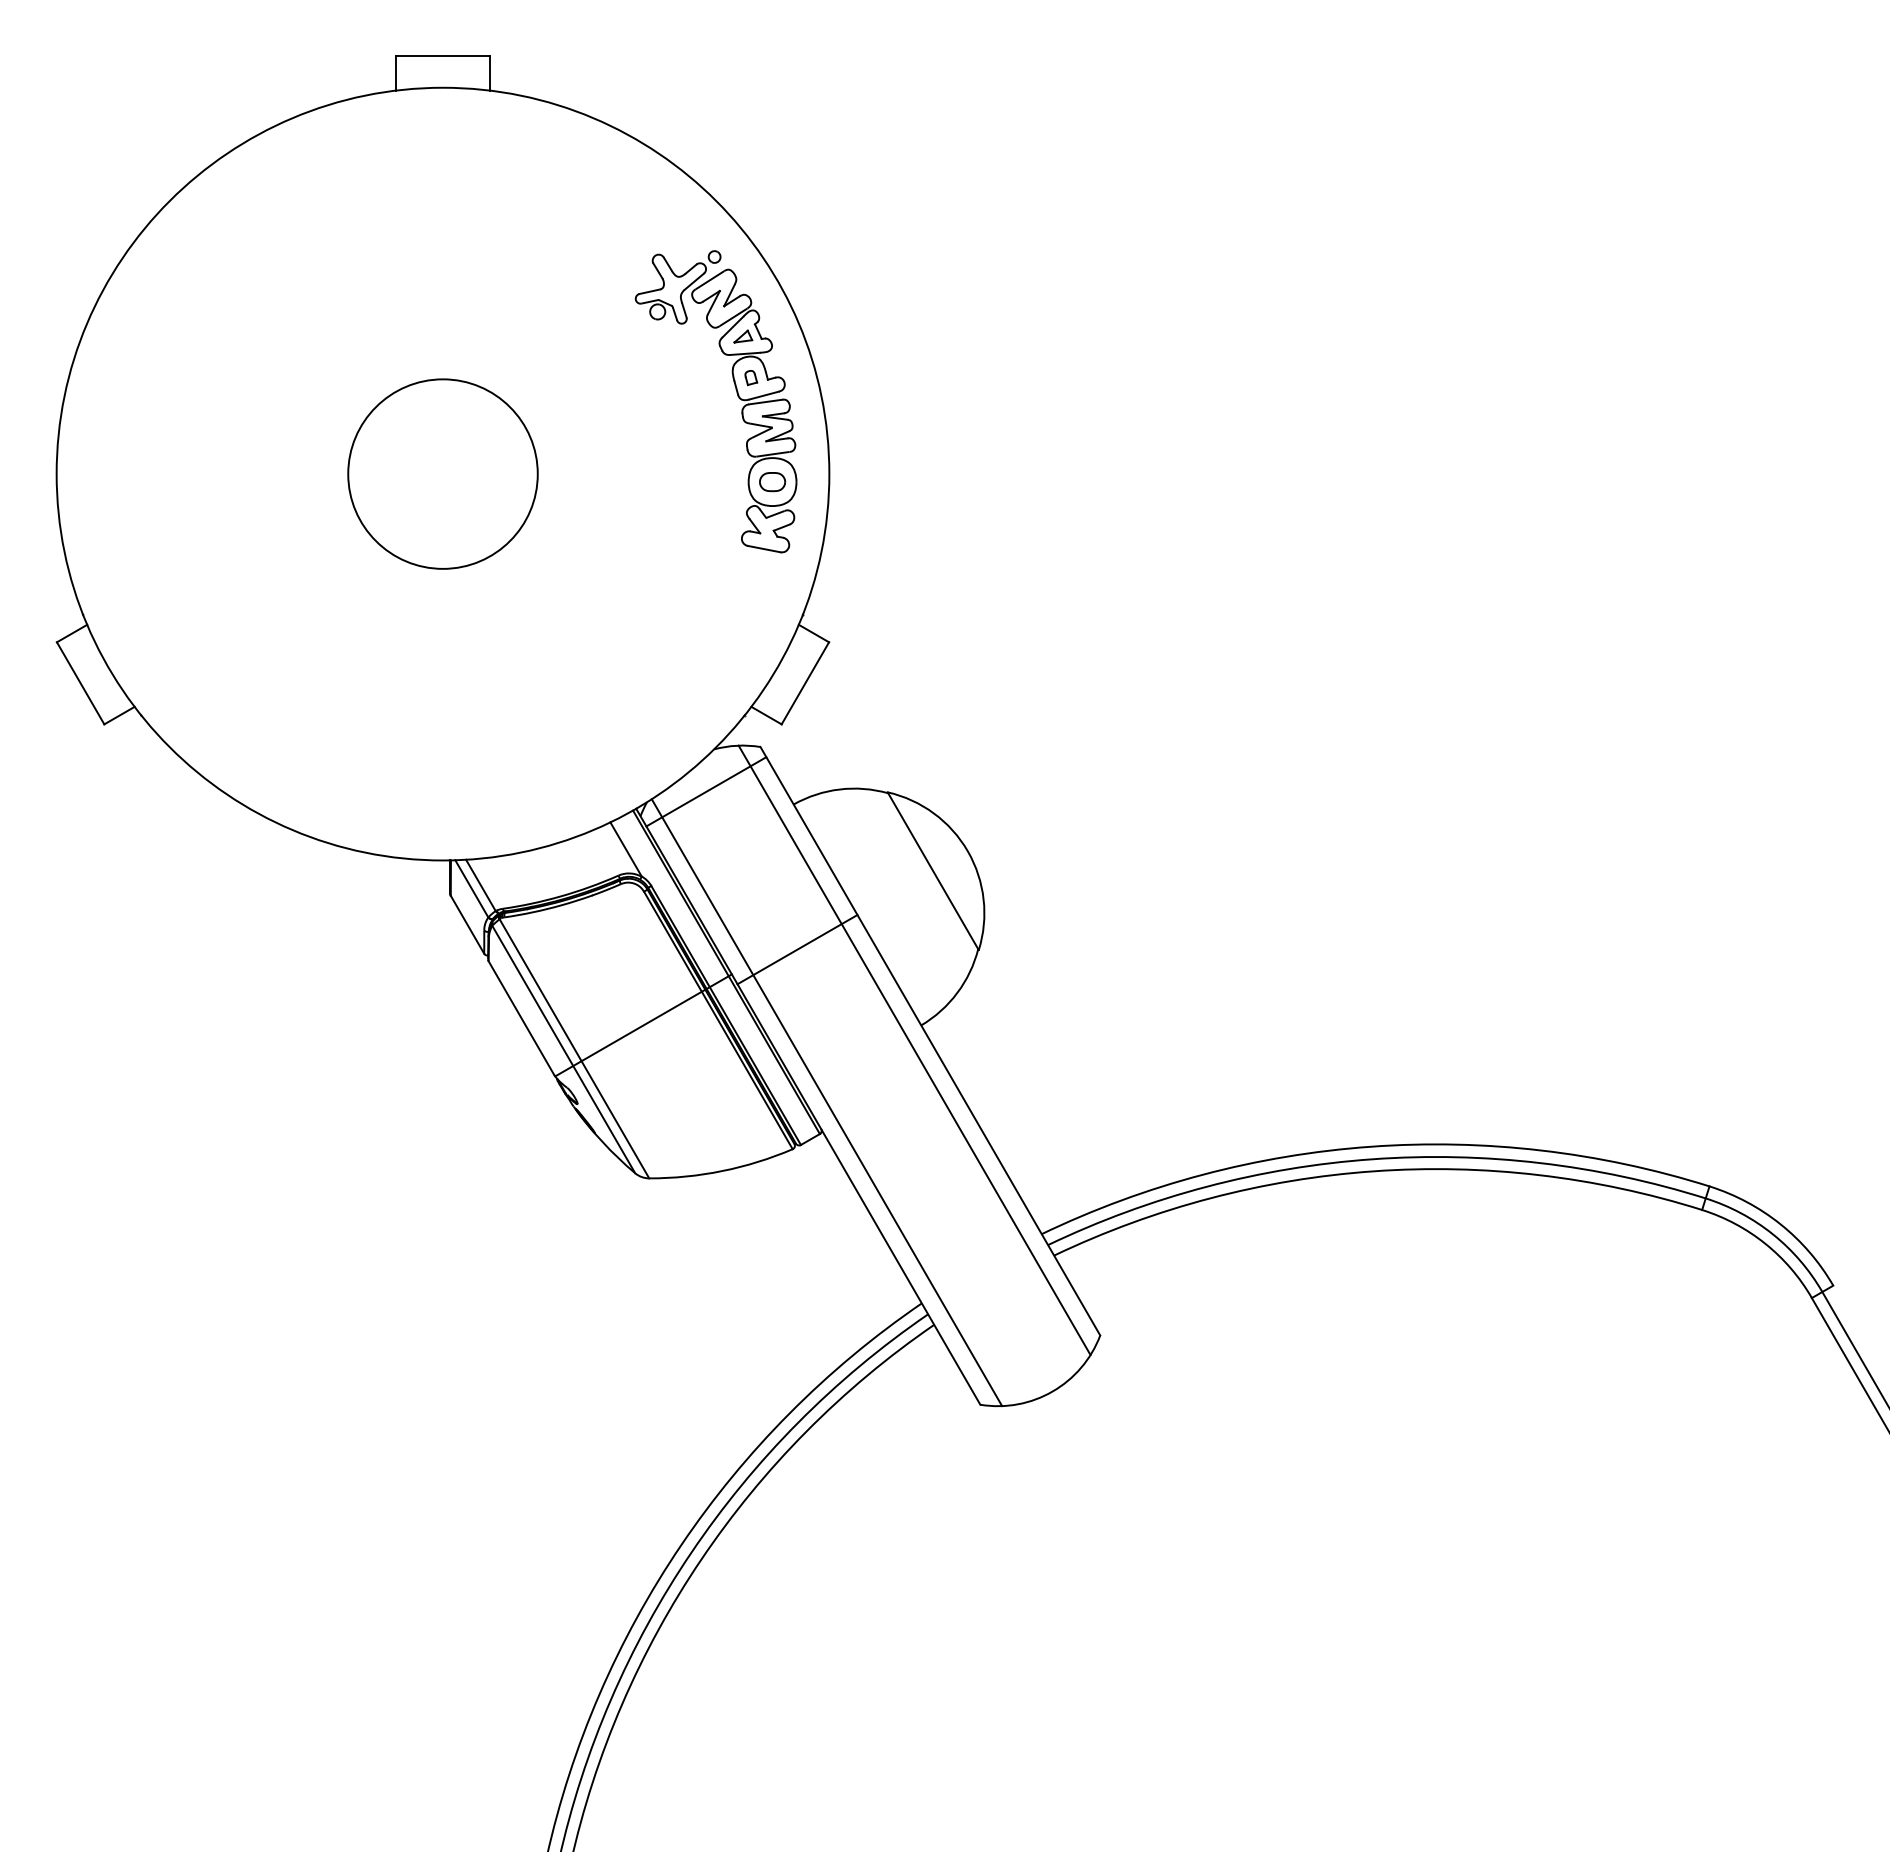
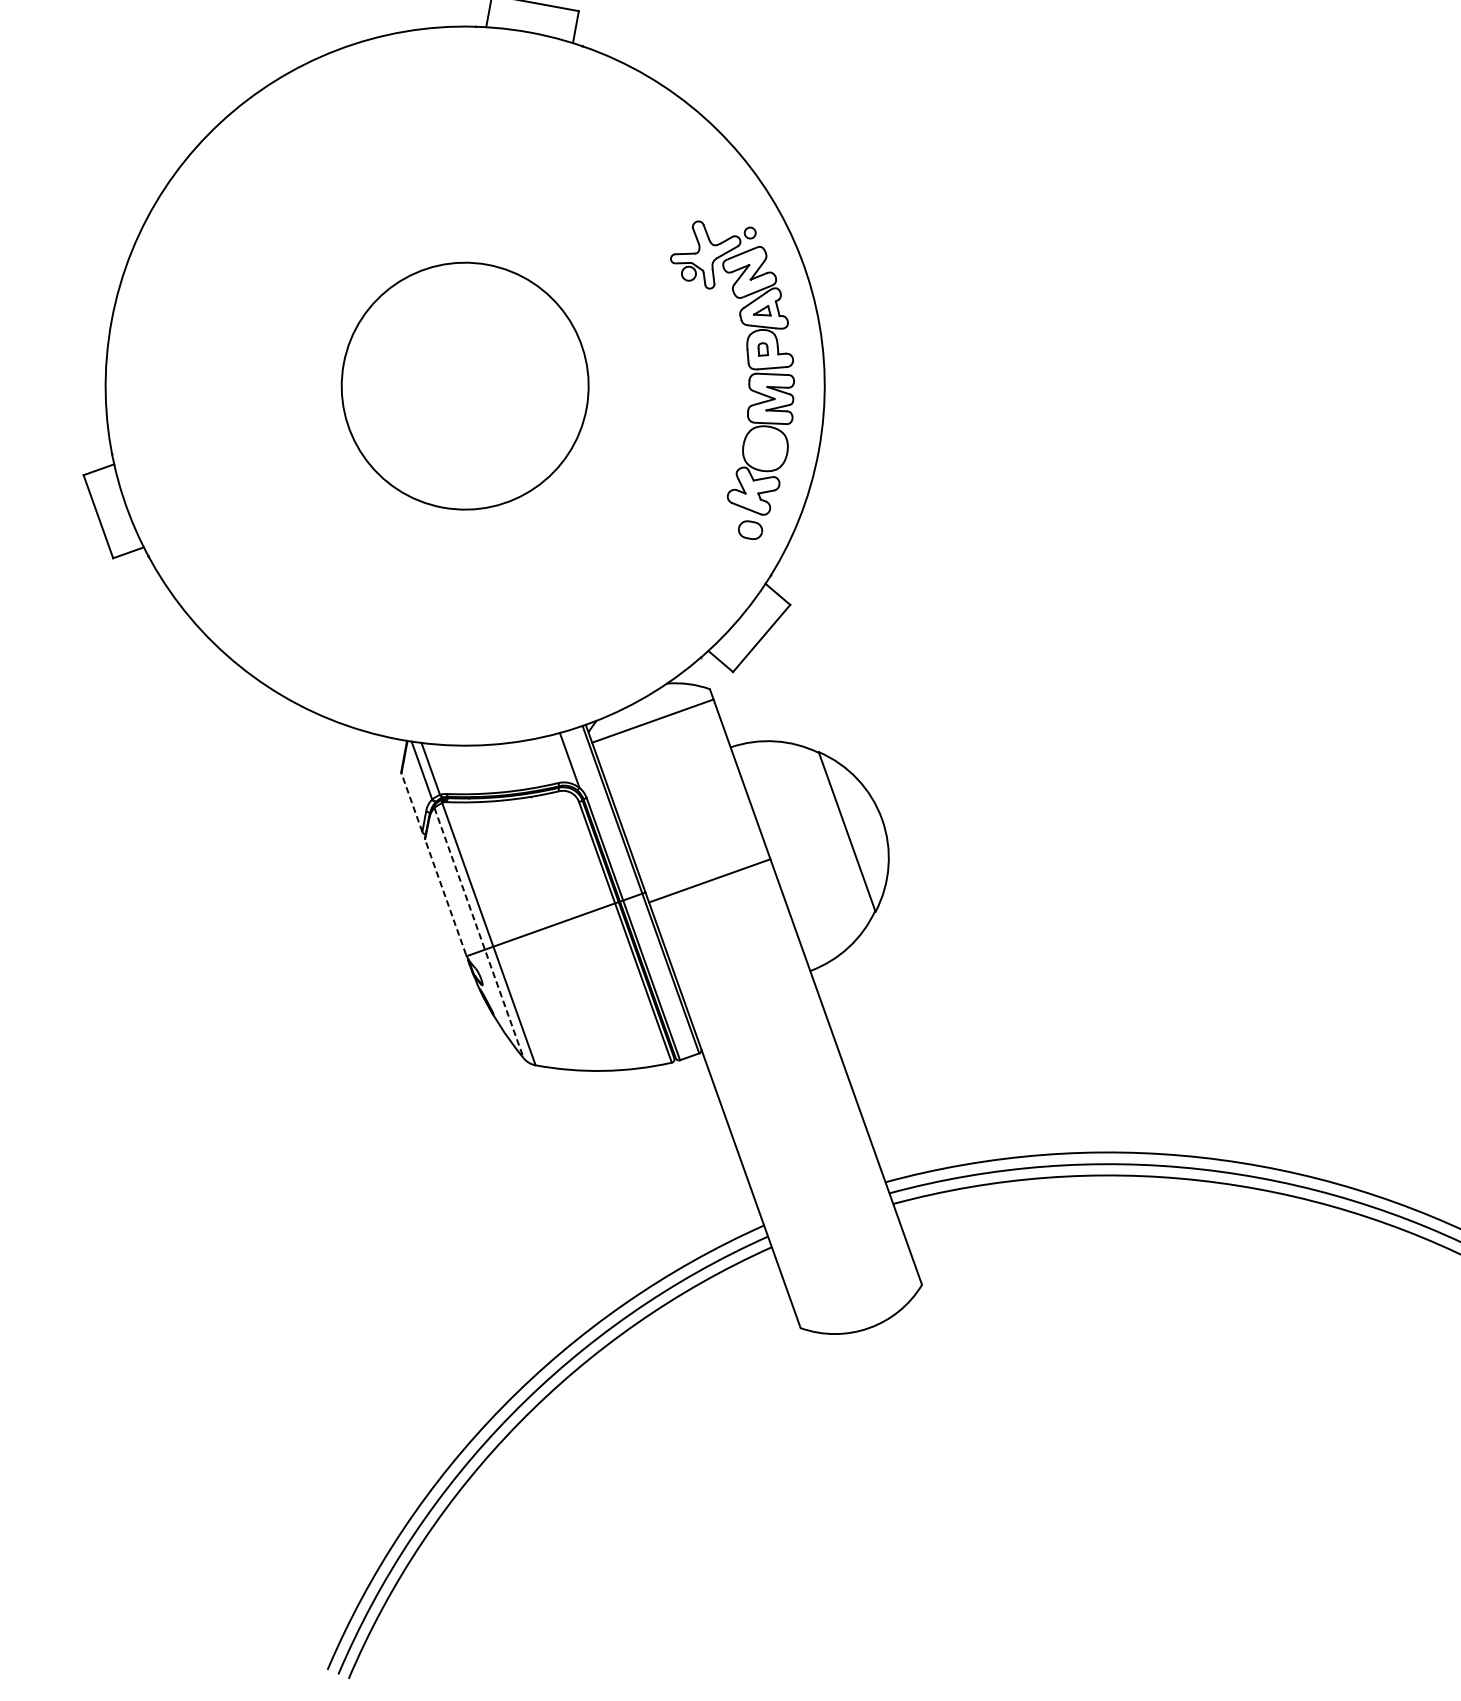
circle: (442, 473) -> (464, 385), size x1.4
part: (772, 482) -> (750, 530), moved
line: (467, 924) -> (411, 802), solid -> dashed
line: (521, 1018) -> (445, 897), solid -> dashed
line: (563, 1049) -> (478, 932), solid -> dashed
line: (914, 1050) -> (799, 992), removed
line: (826, 1102) -> (710, 1025), removed

